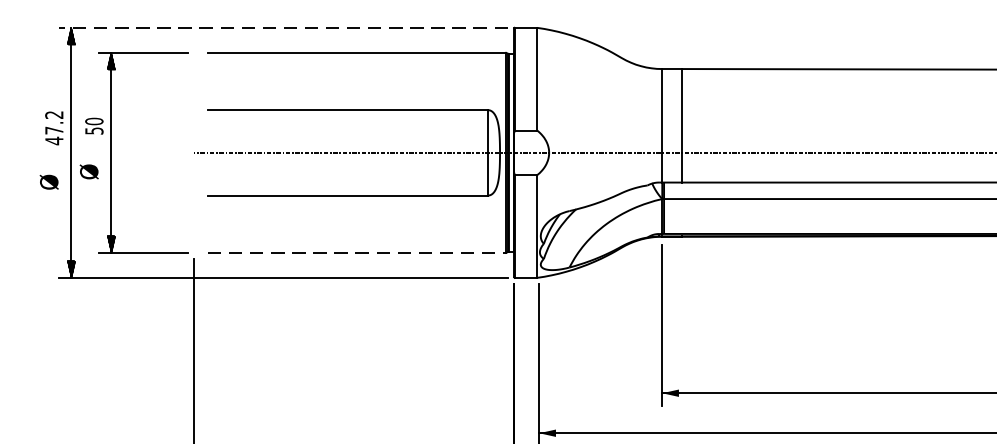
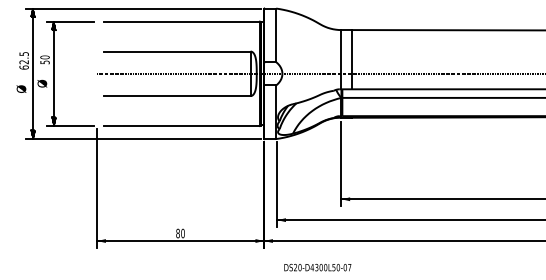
line: (283, 27) -> (143, 8), dashed -> solid
text: (53, 127) -> (23, 60), 47.2 -> 62.5
line: (357, 253) -> (182, 126), dashed -> solid

